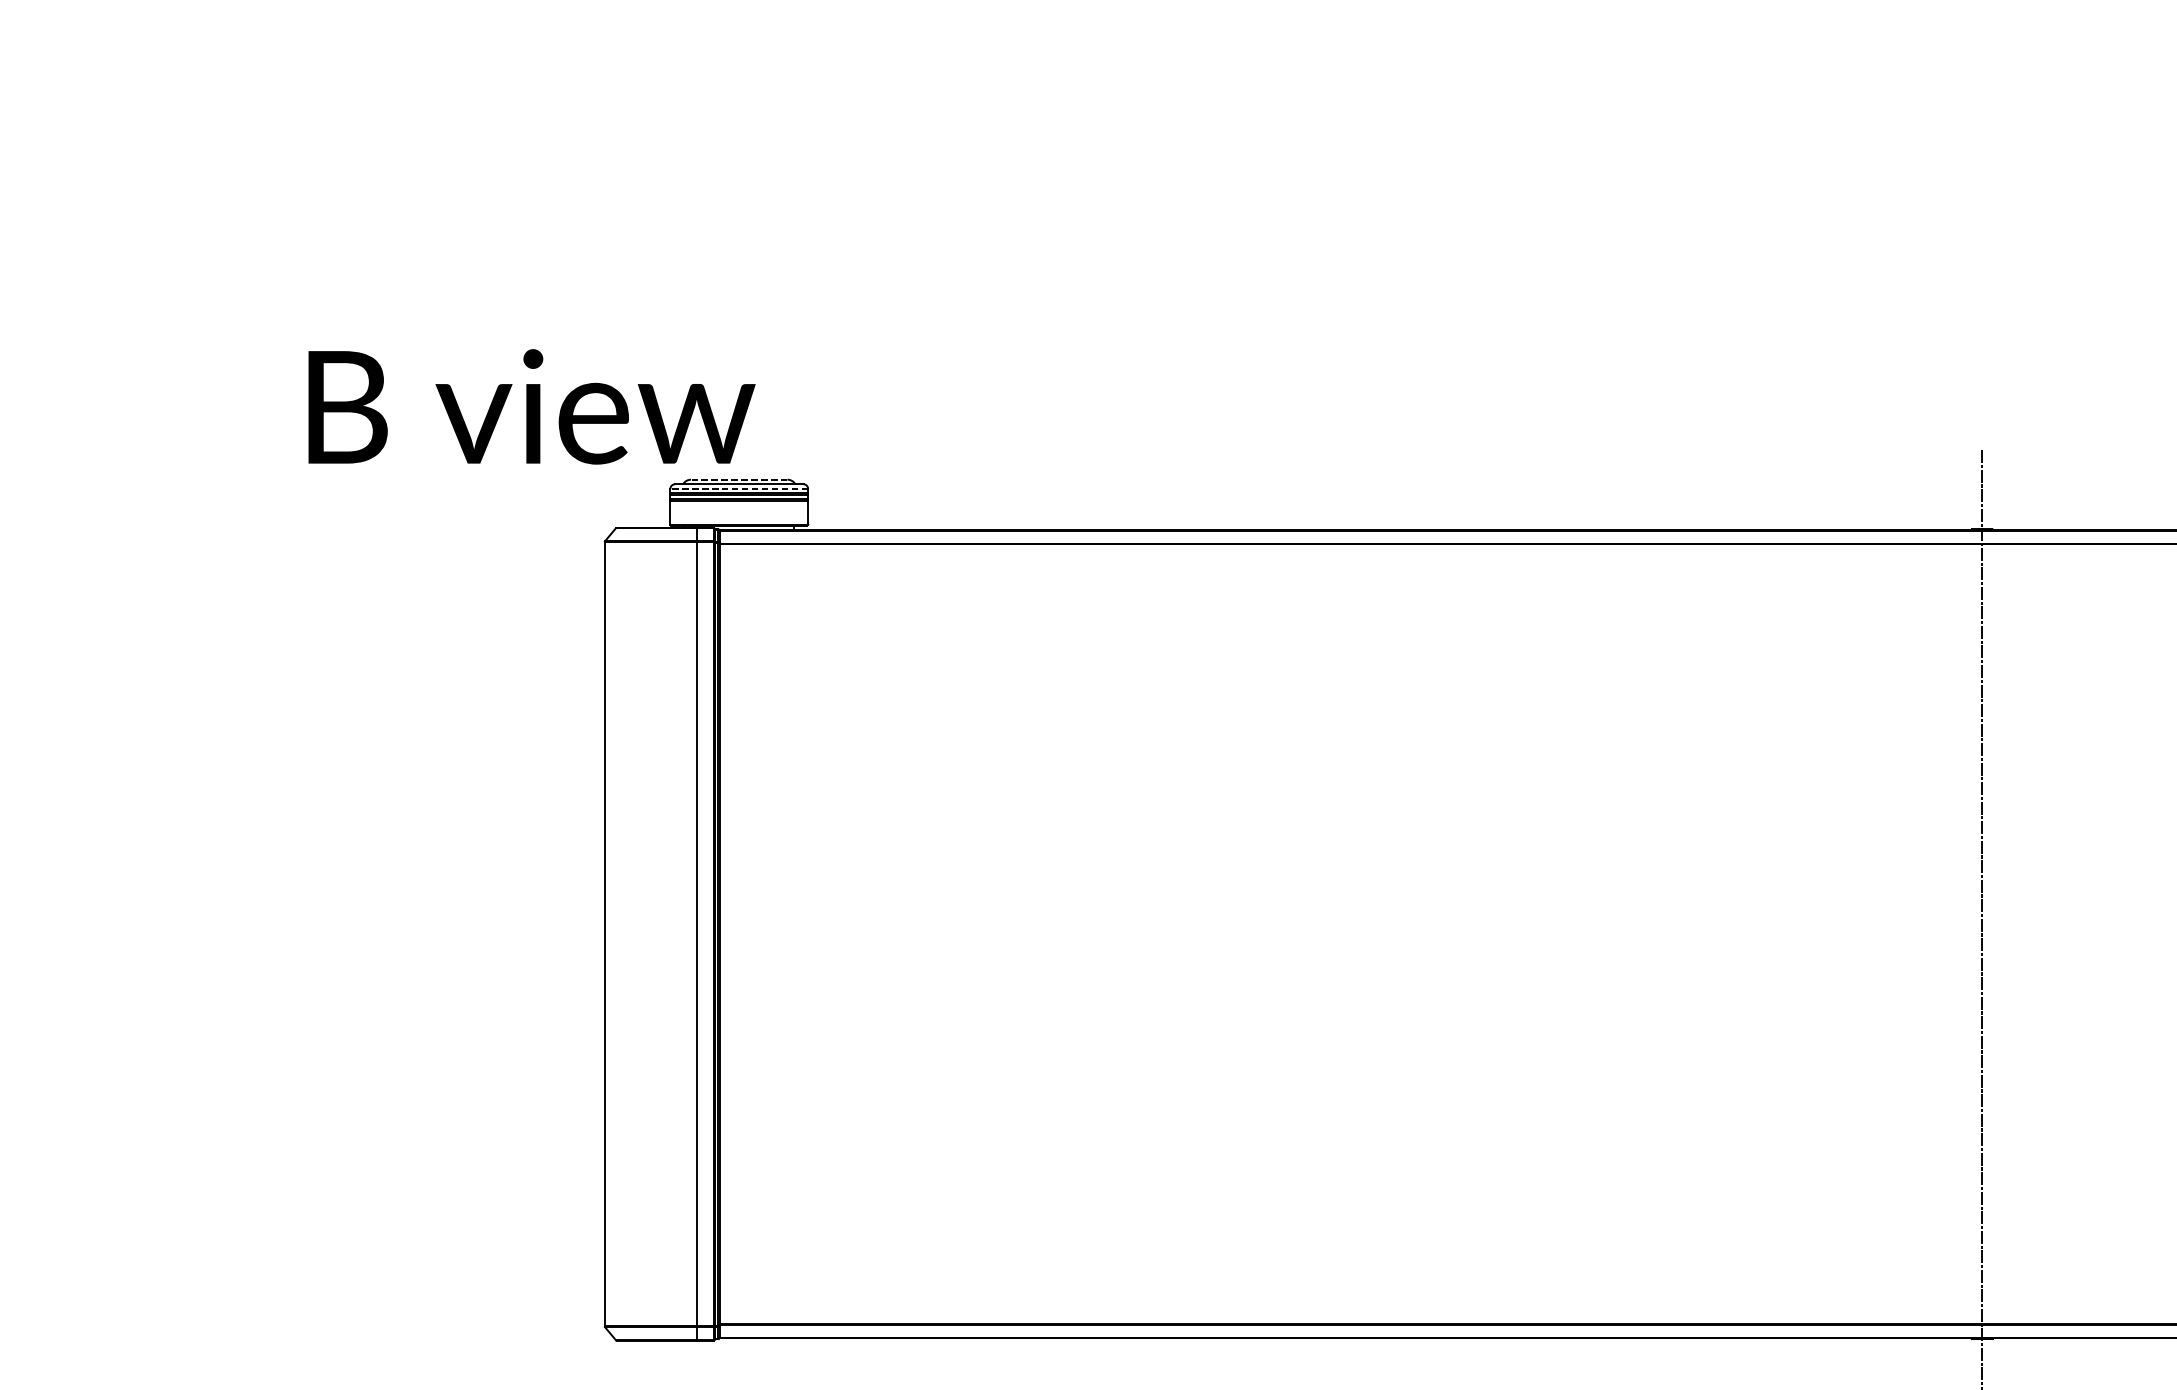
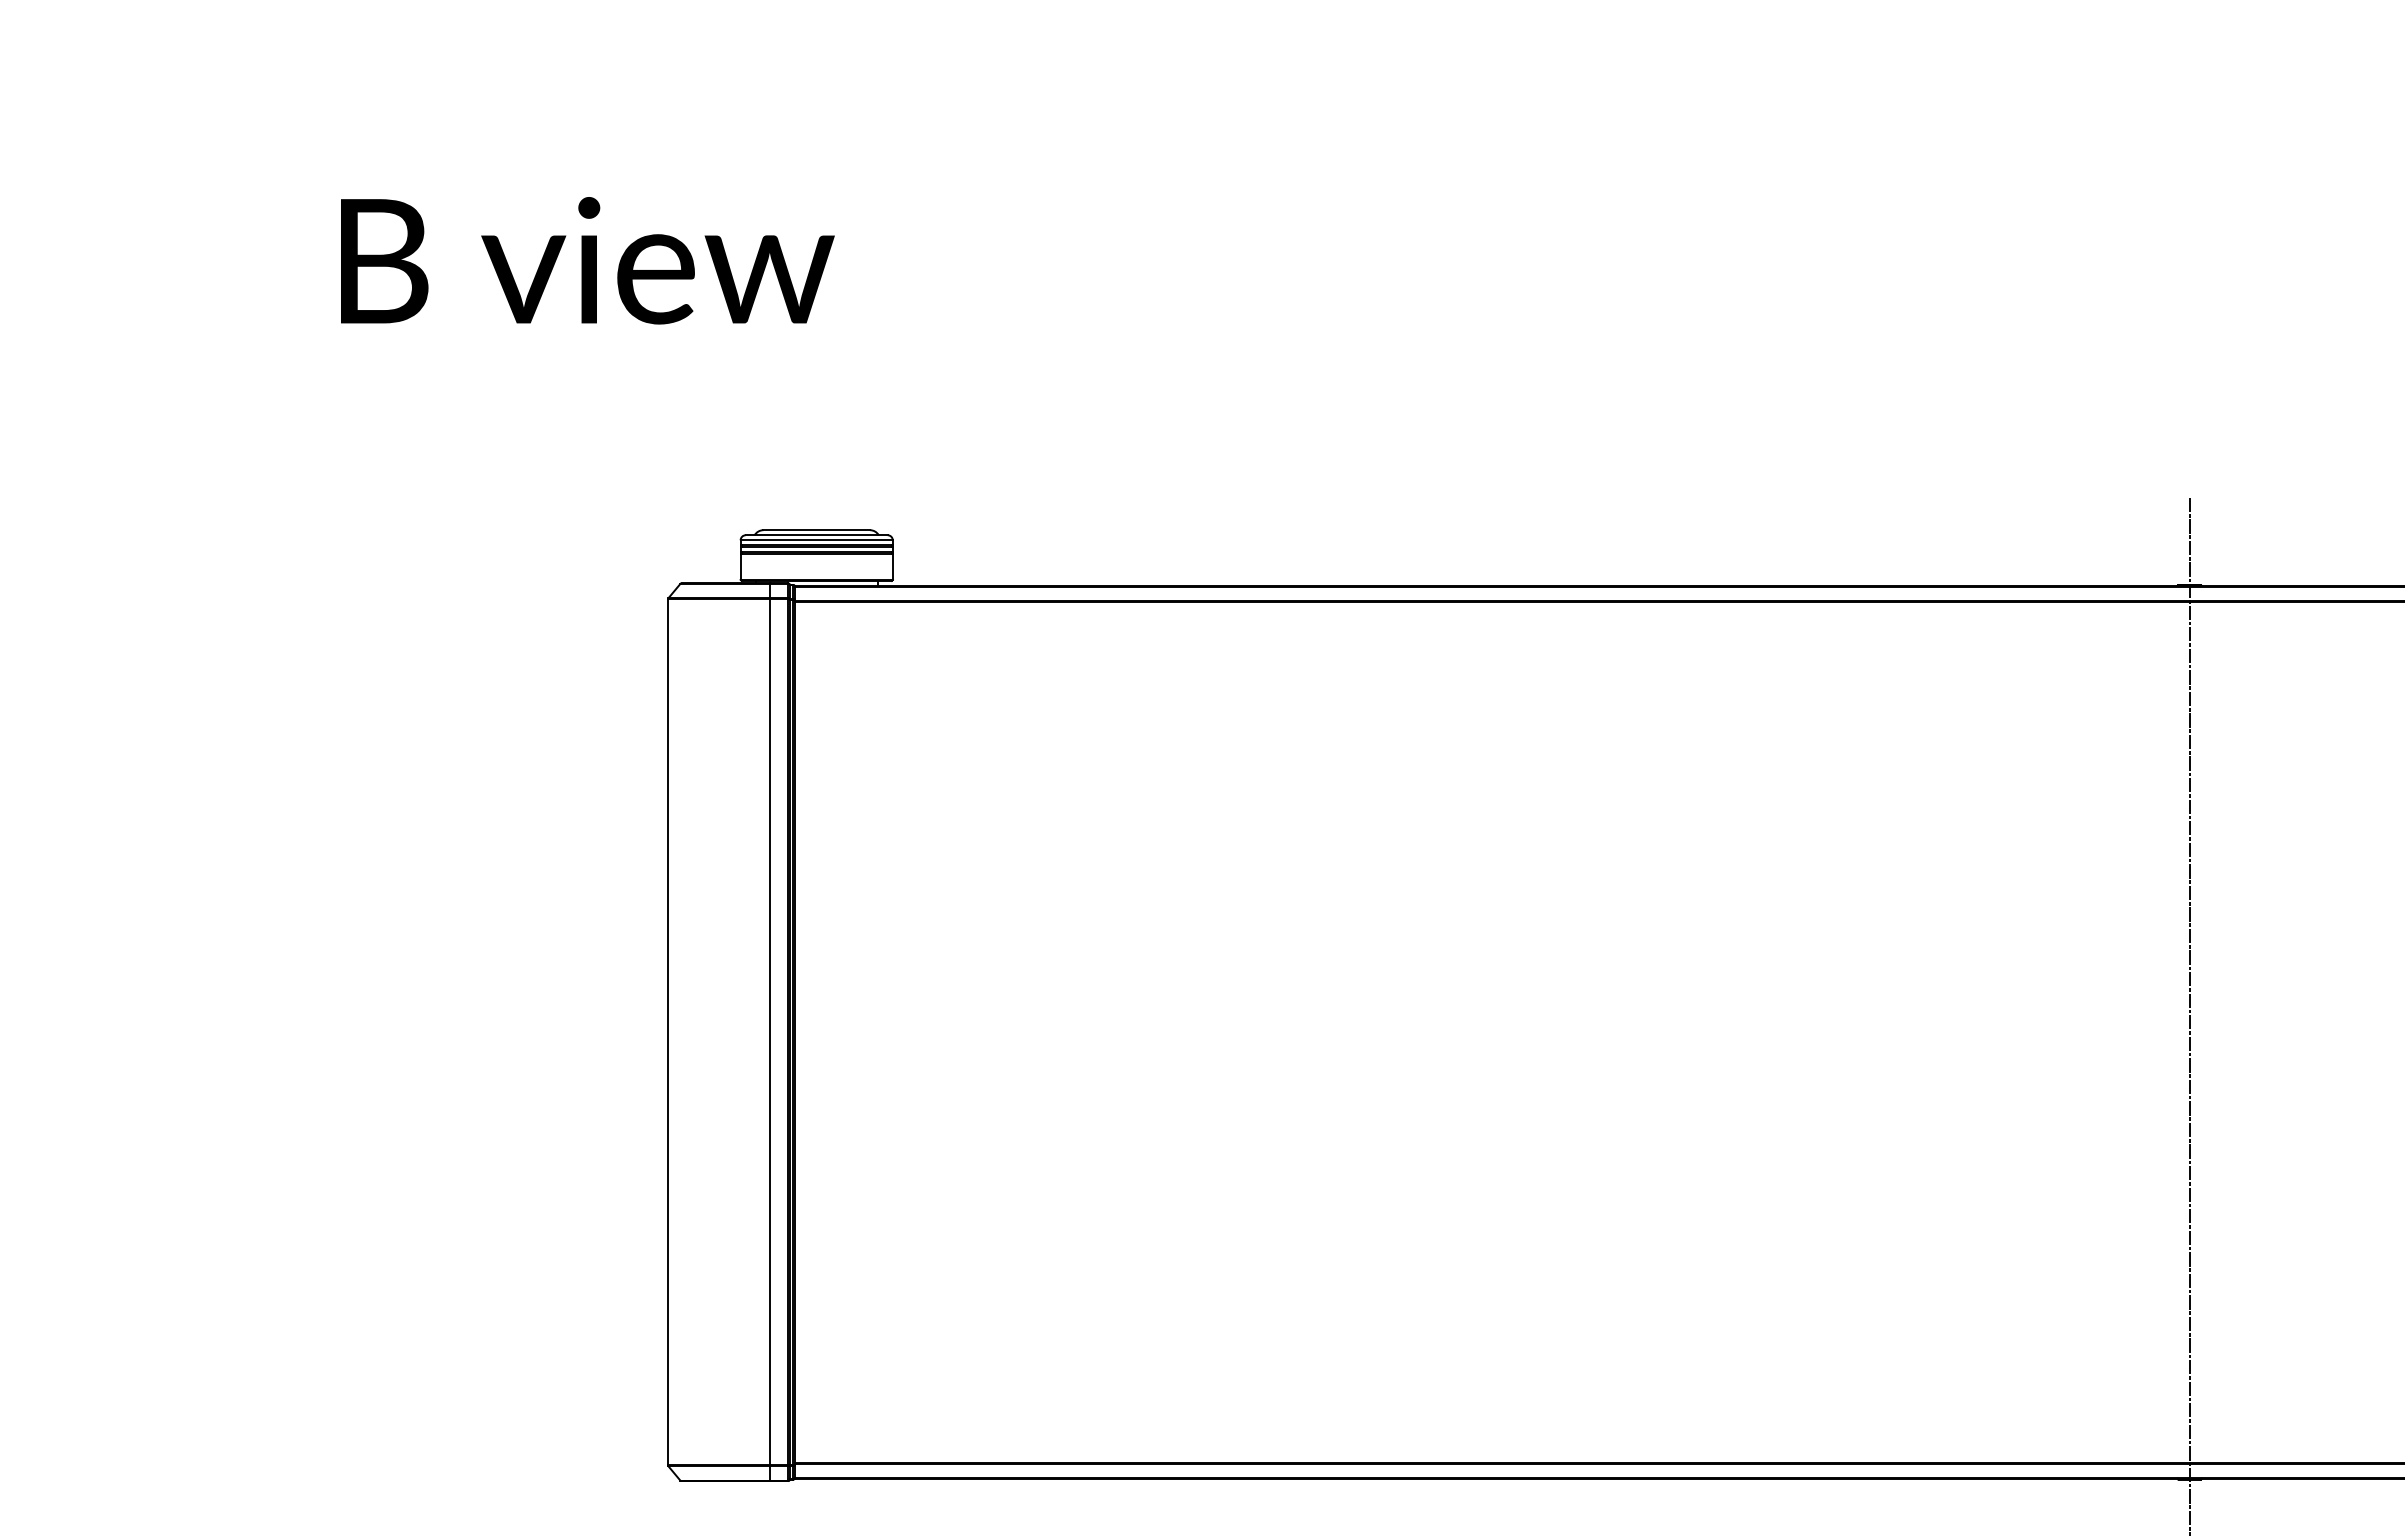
text: (531, 406) -> (587, 260), moved
line: (739, 479) -> (816, 530), dashed -> solid
line: (739, 489) -> (816, 540), dashed -> solid

